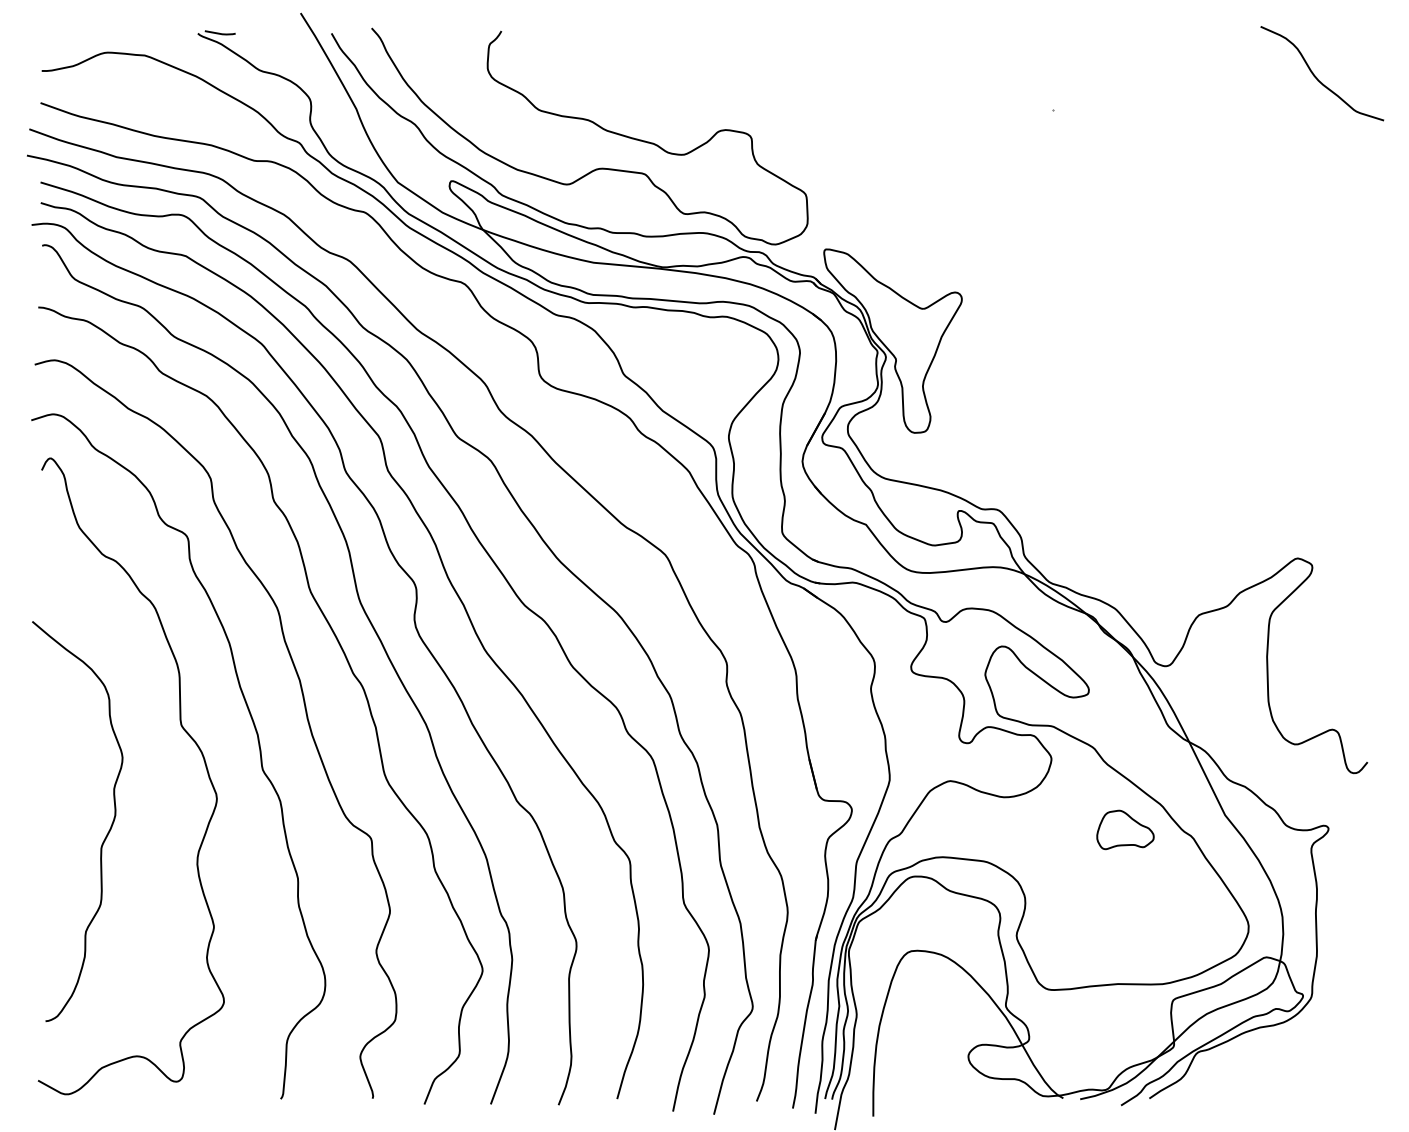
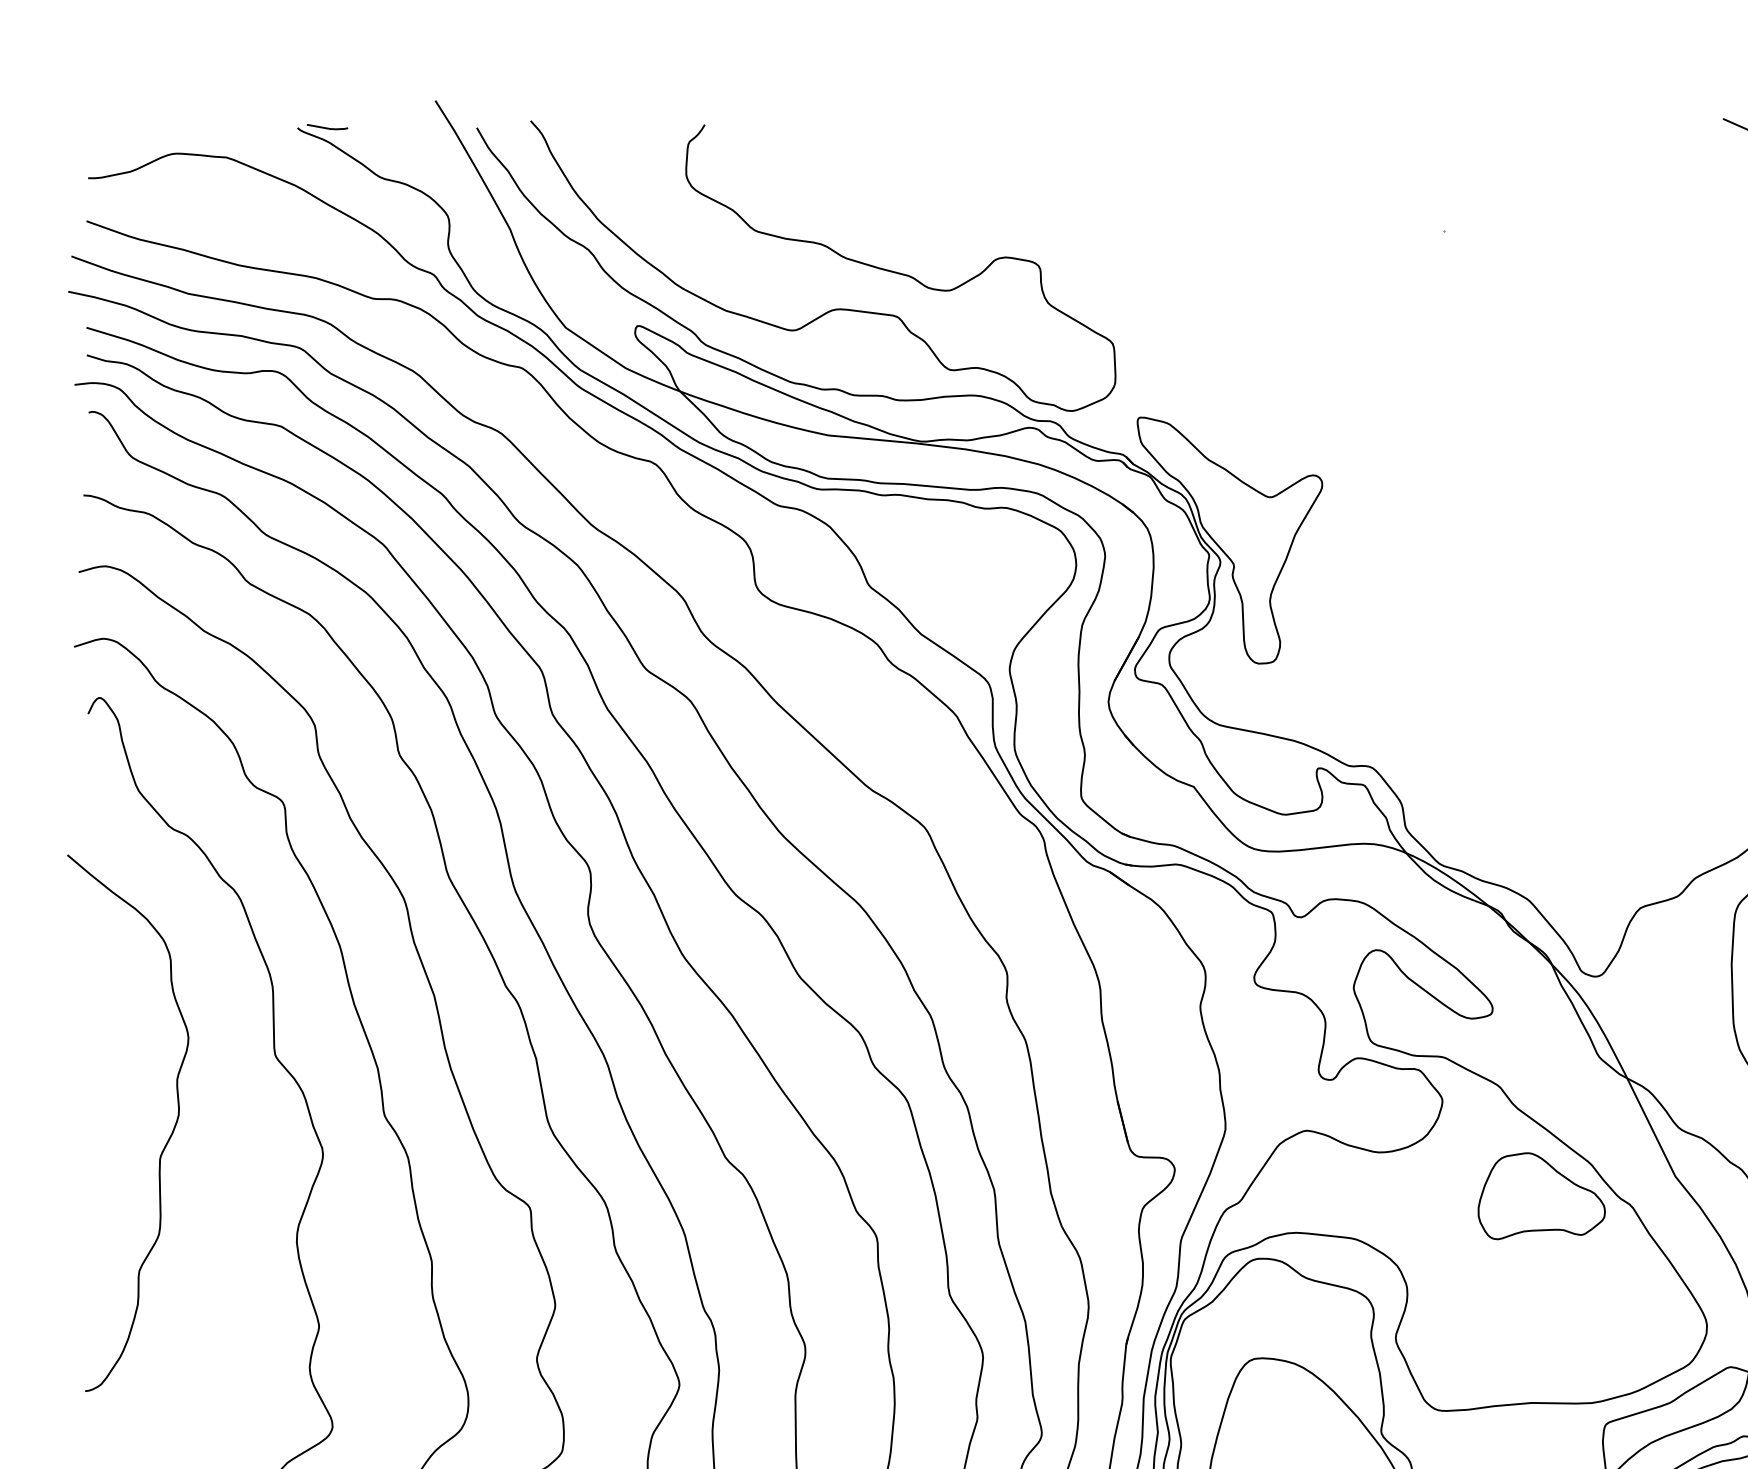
part: (1125, 829) -> (1541, 1195), size x1.67
curve: (105, 836) -> (165, 1143), moved

